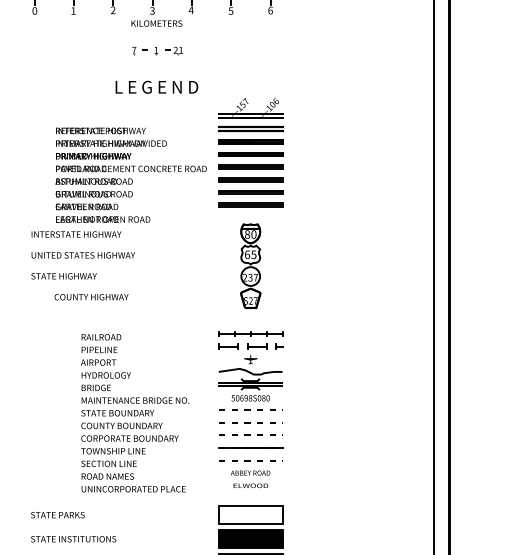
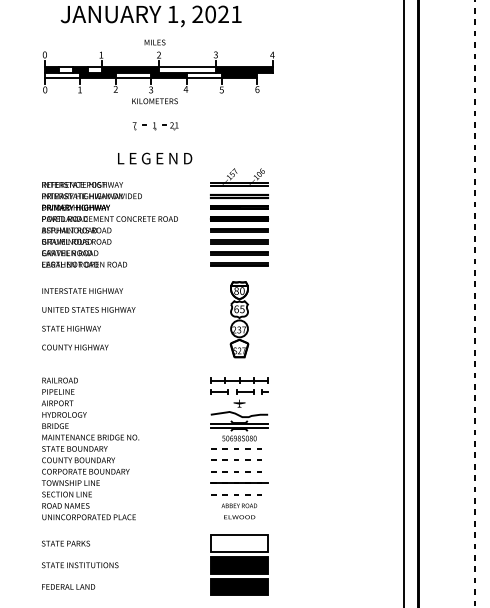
text: (130, 174) -> (109, 224), moved
text: (91, 297) -> (75, 347), moved
text: (135, 412) -> (90, 448), moved

